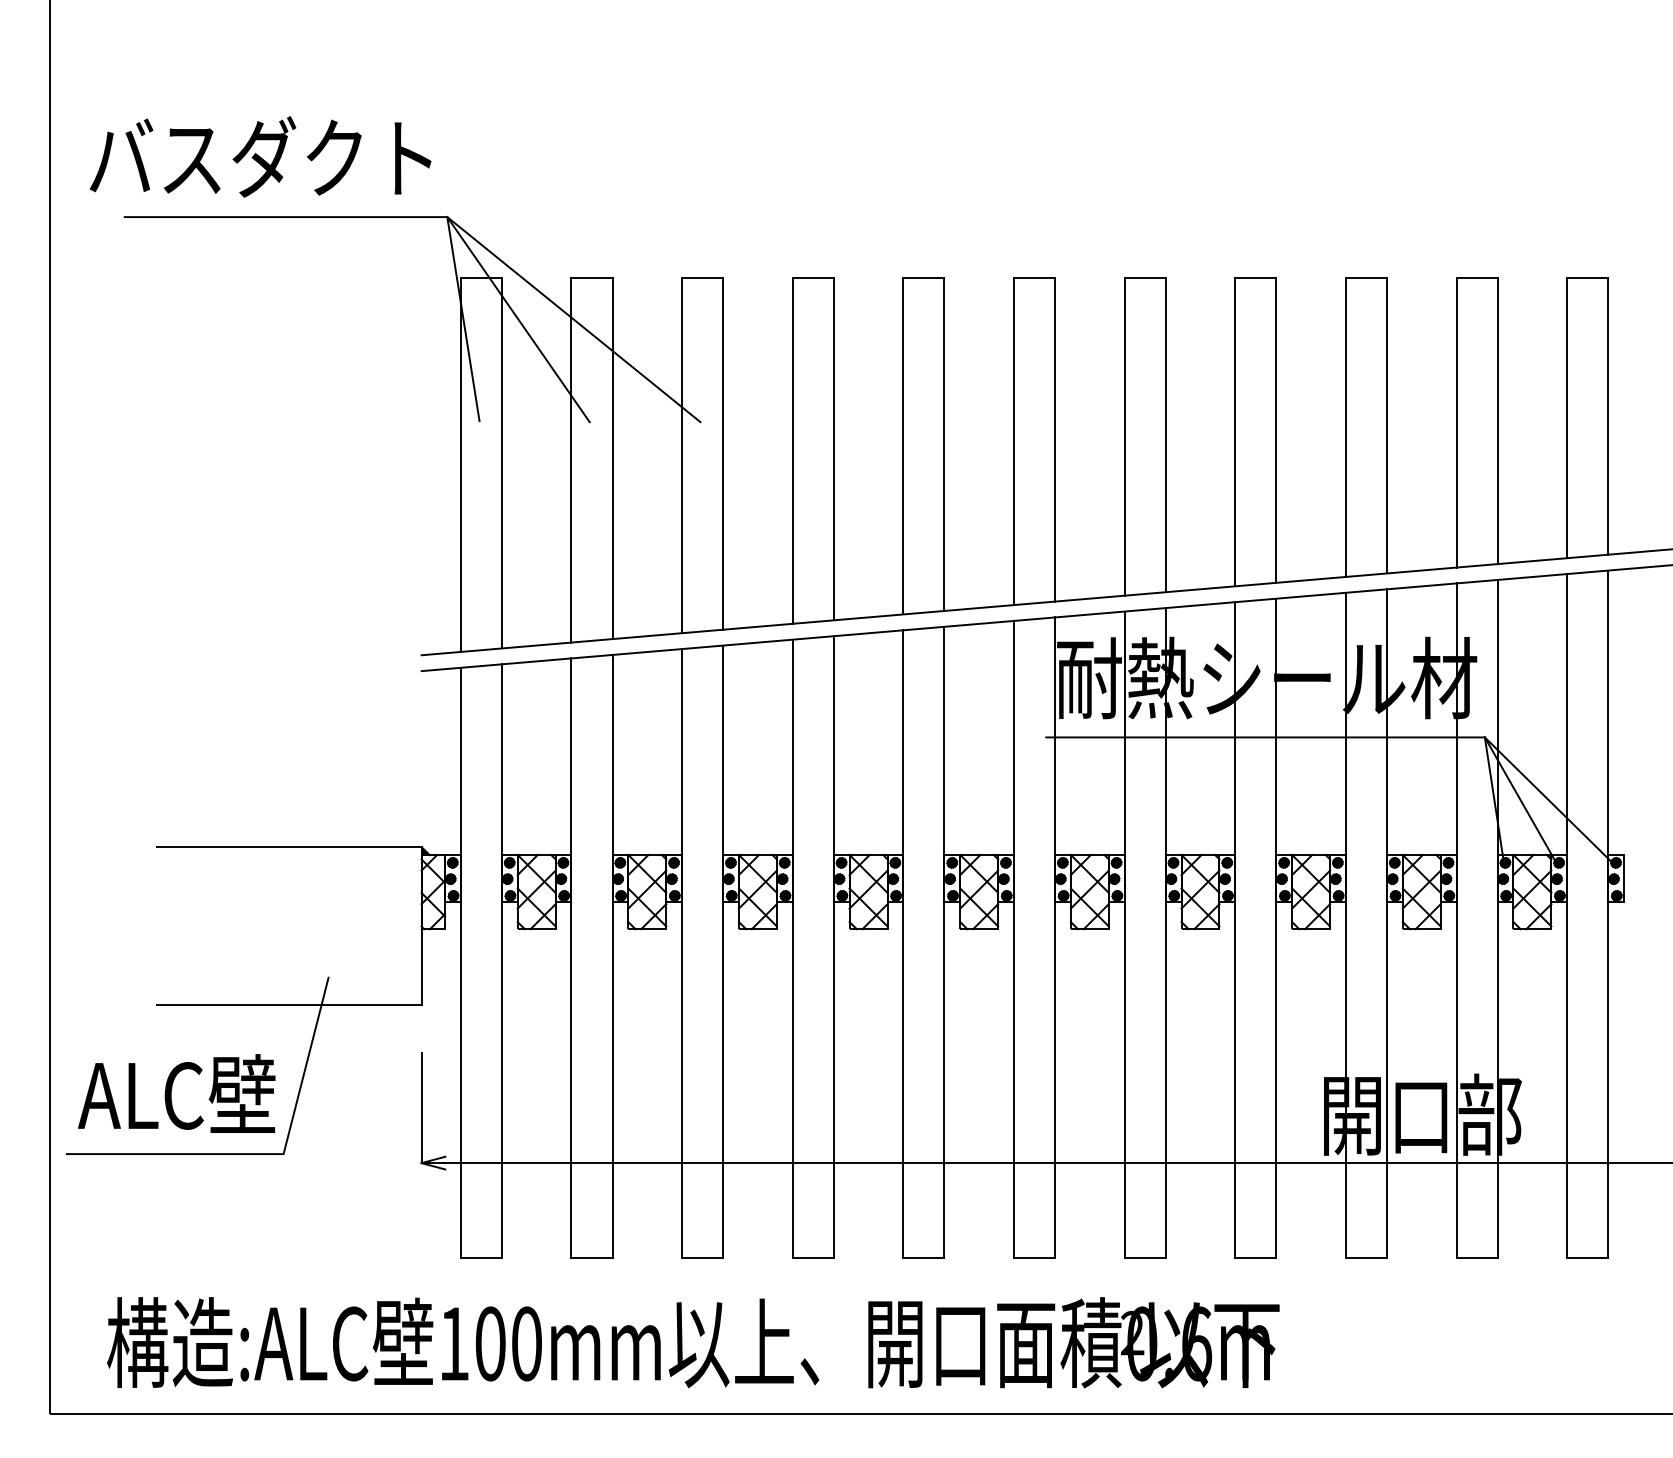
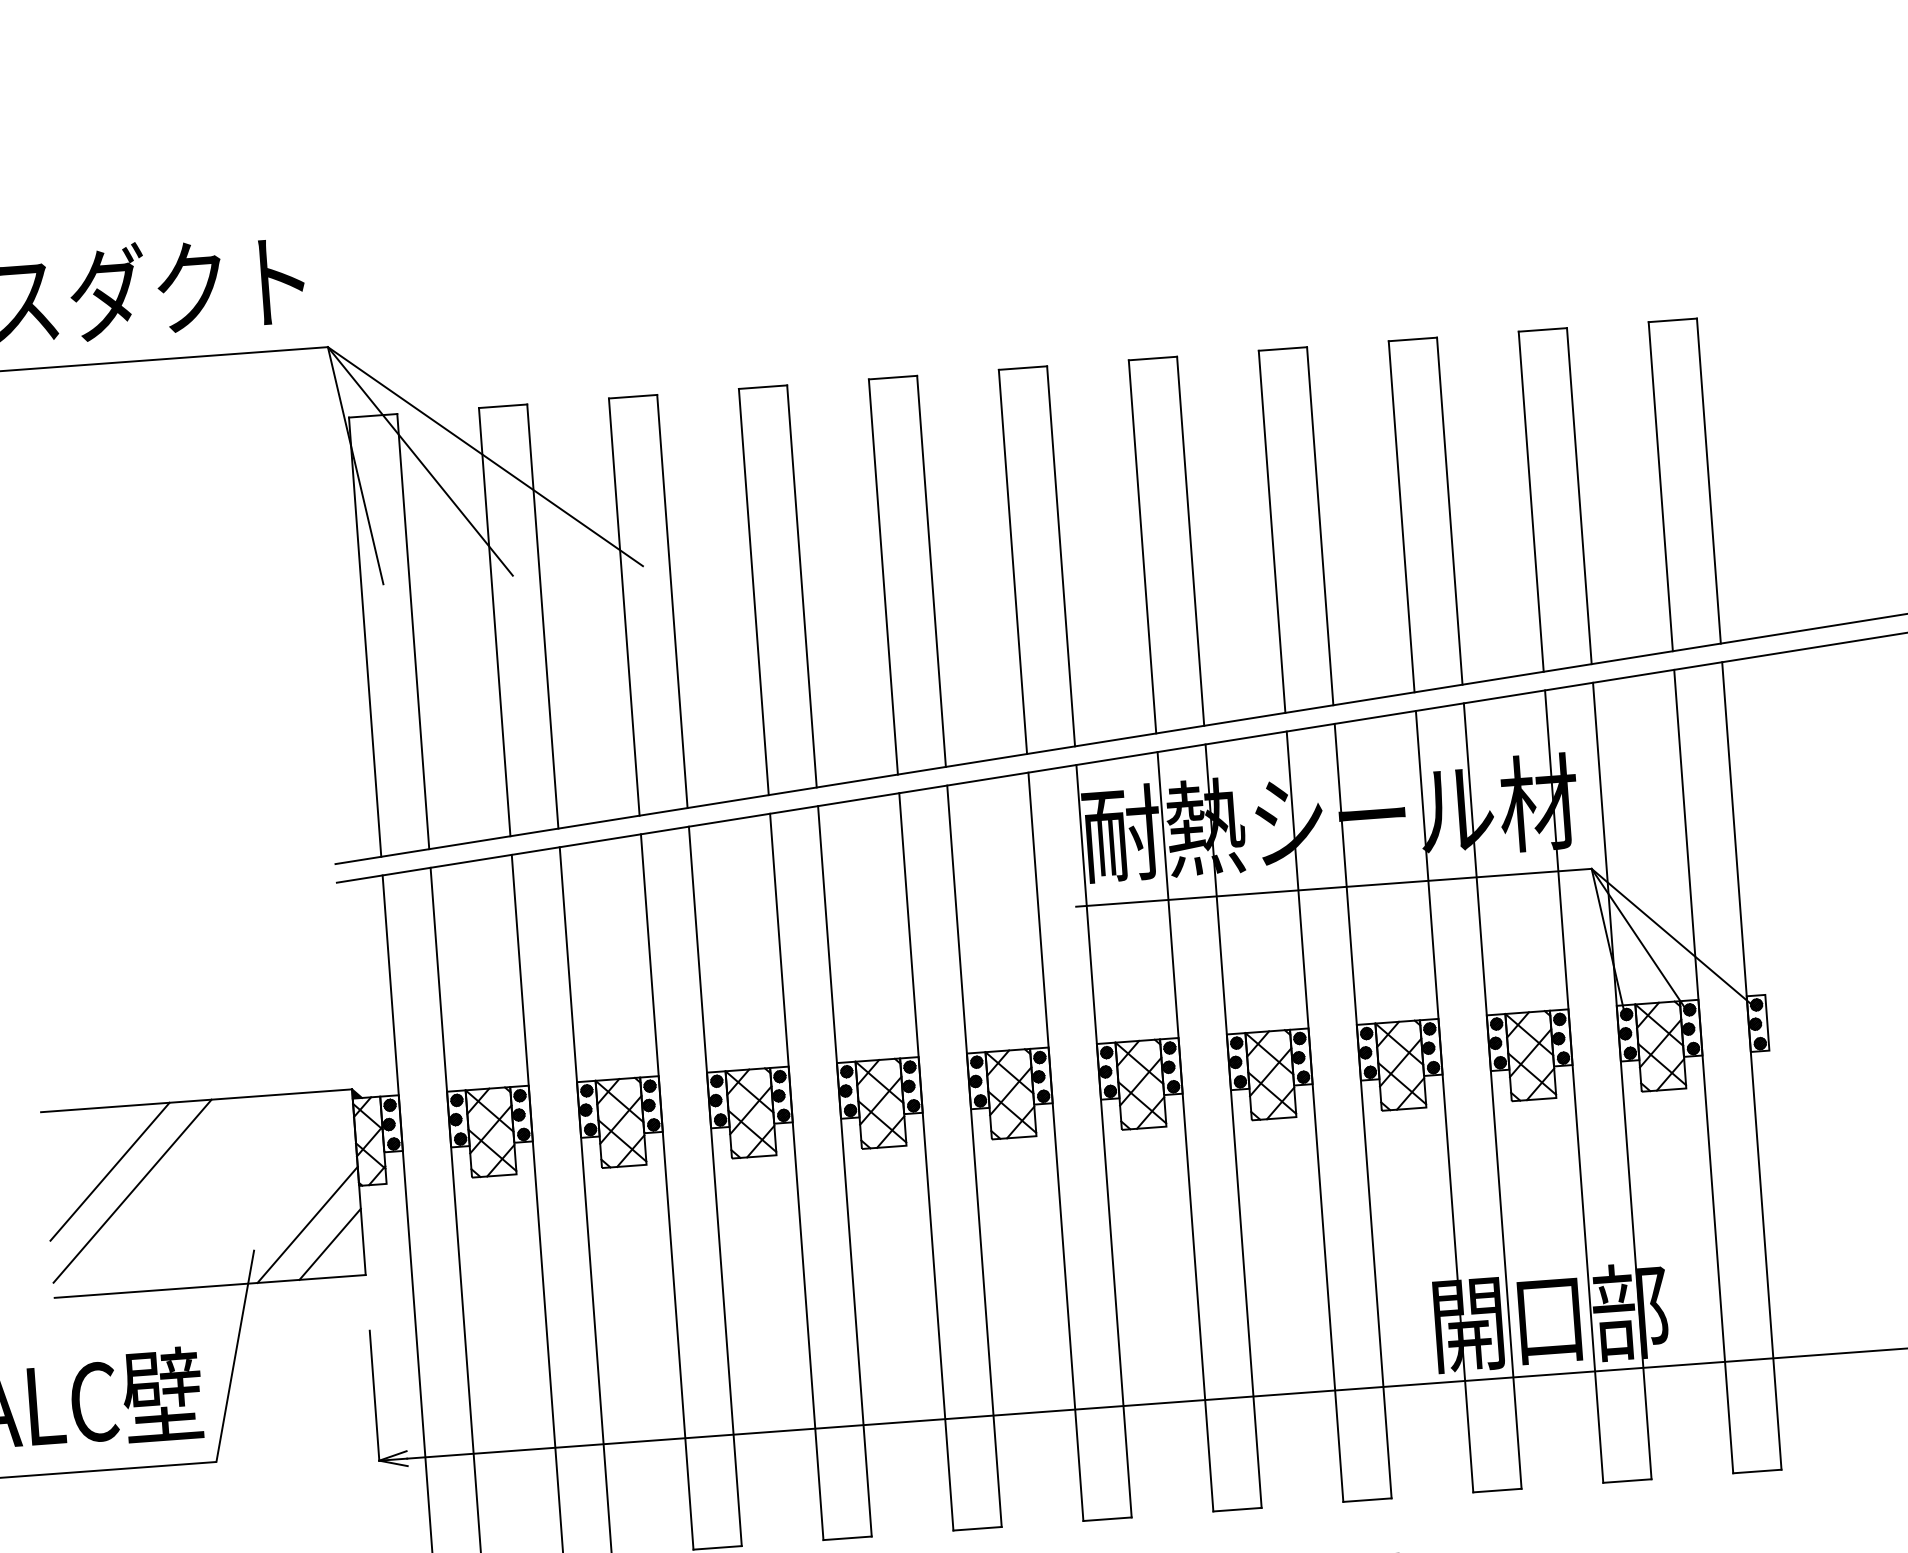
line: (211, 901) -> (109, 1171), added
line: (229, 919) -> (132, 1191), added
line: (375, 959) -> (307, 1225), added
line: (393, 976) -> (330, 1243), added

